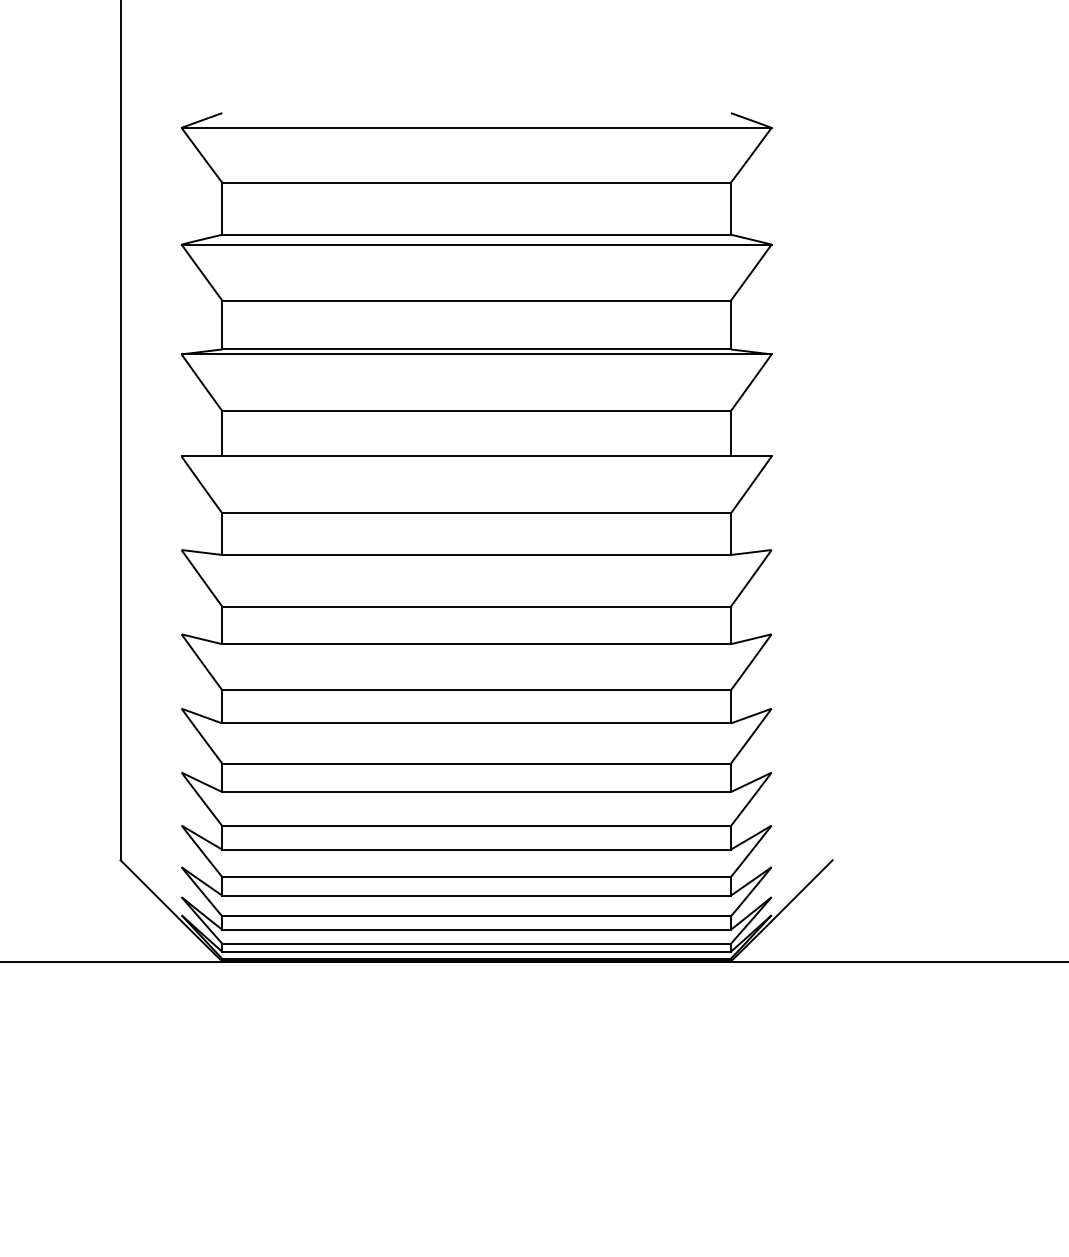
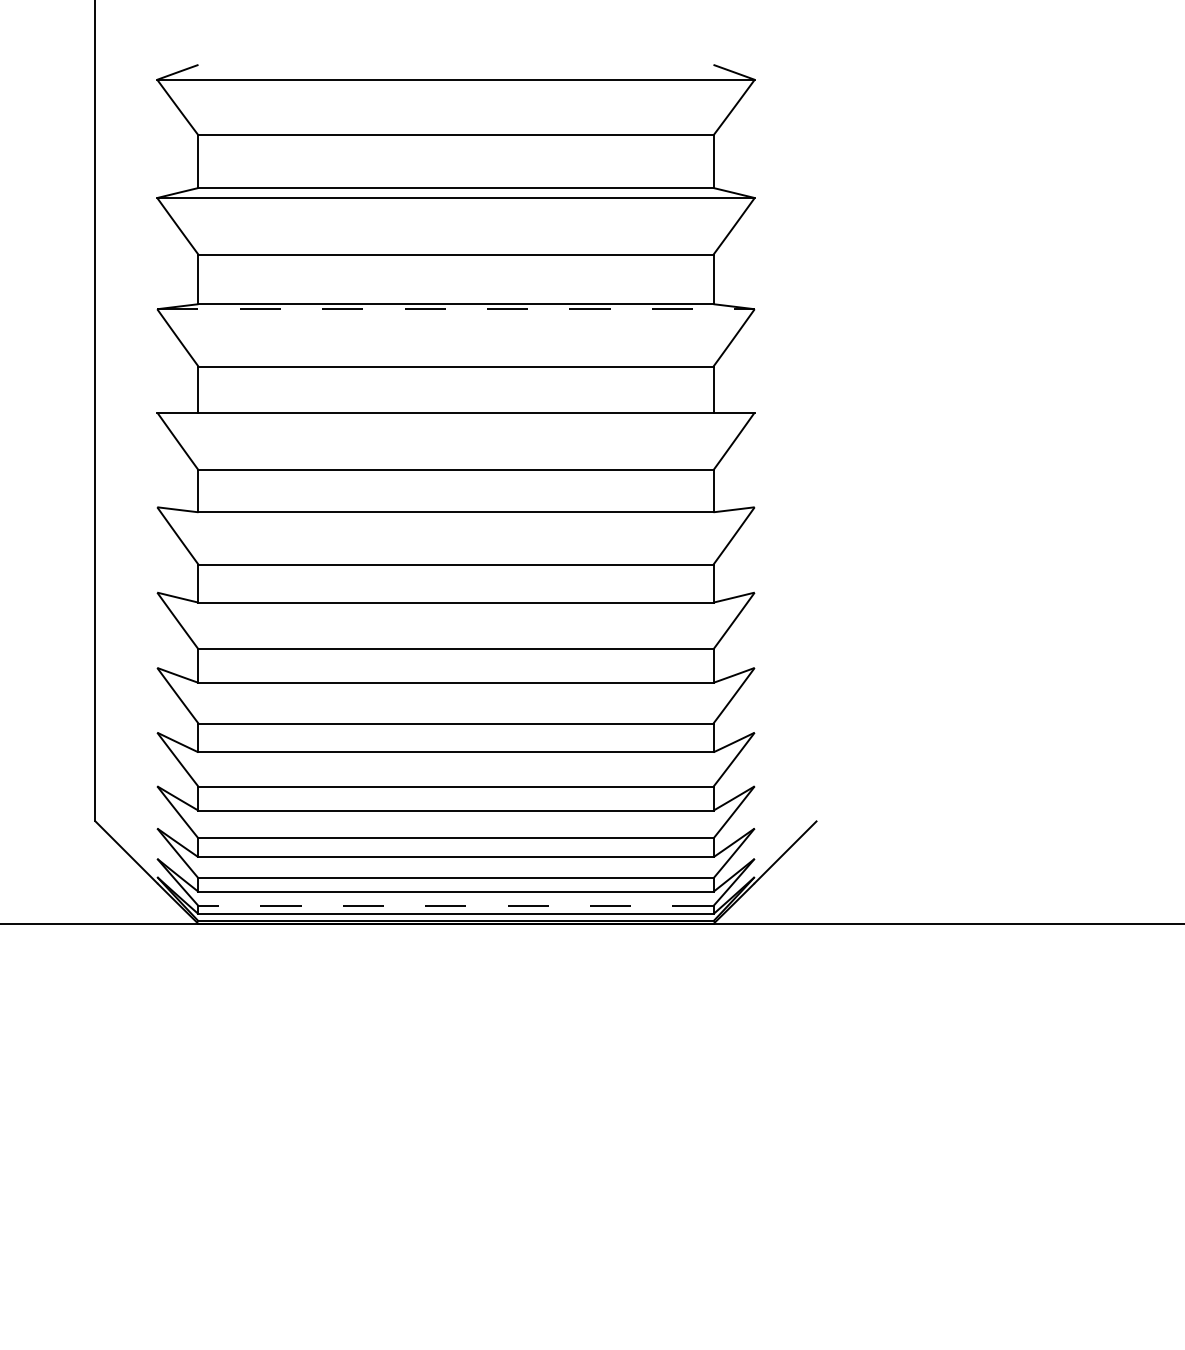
line: (477, 354) -> (456, 309), solid -> dashed
line: (477, 943) -> (456, 905), solid -> dashed

